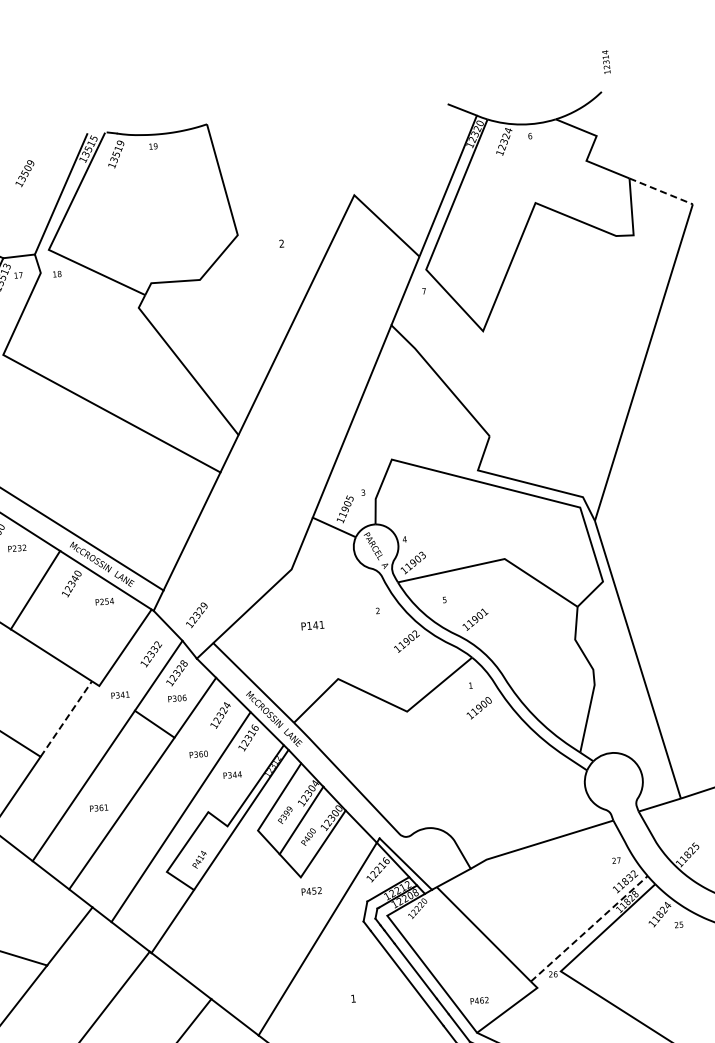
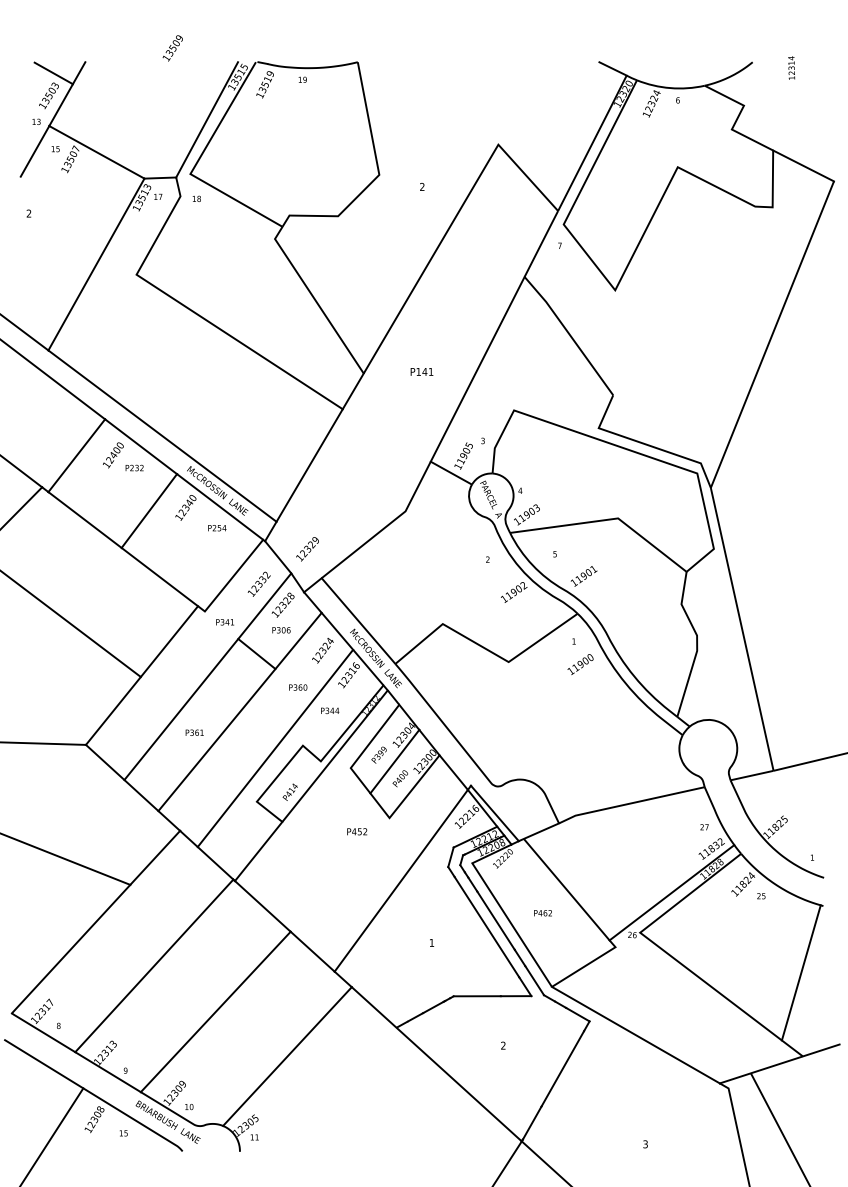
text: (606, 61) -> (791, 67), moved
text: (24, 173) -> (172, 48), moved
line: (662, 191) -> (804, 166), dashed -> solid
text: (312, 625) -> (421, 371), moved
line: (66, 718) -> (169, 641), dashed -> solid
text: (311, 890) -> (357, 831), moved
line: (589, 928) -> (672, 892), dashed -> solid
text: (479, 1001) -> (542, 913), moved

